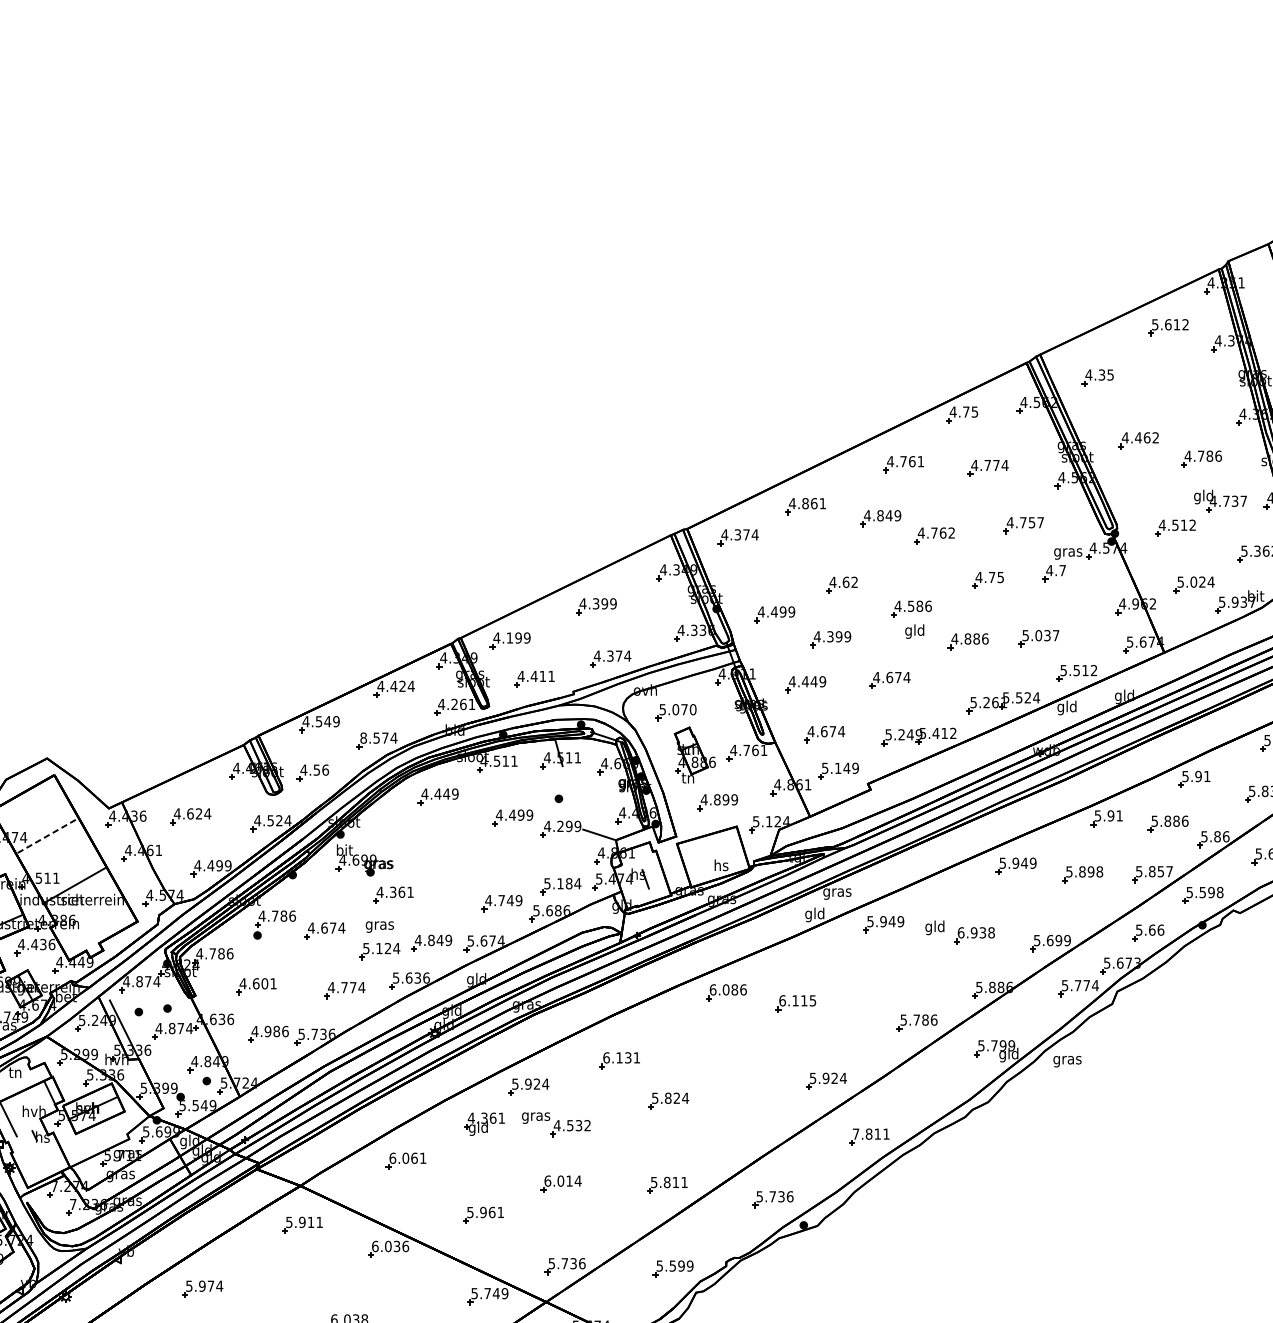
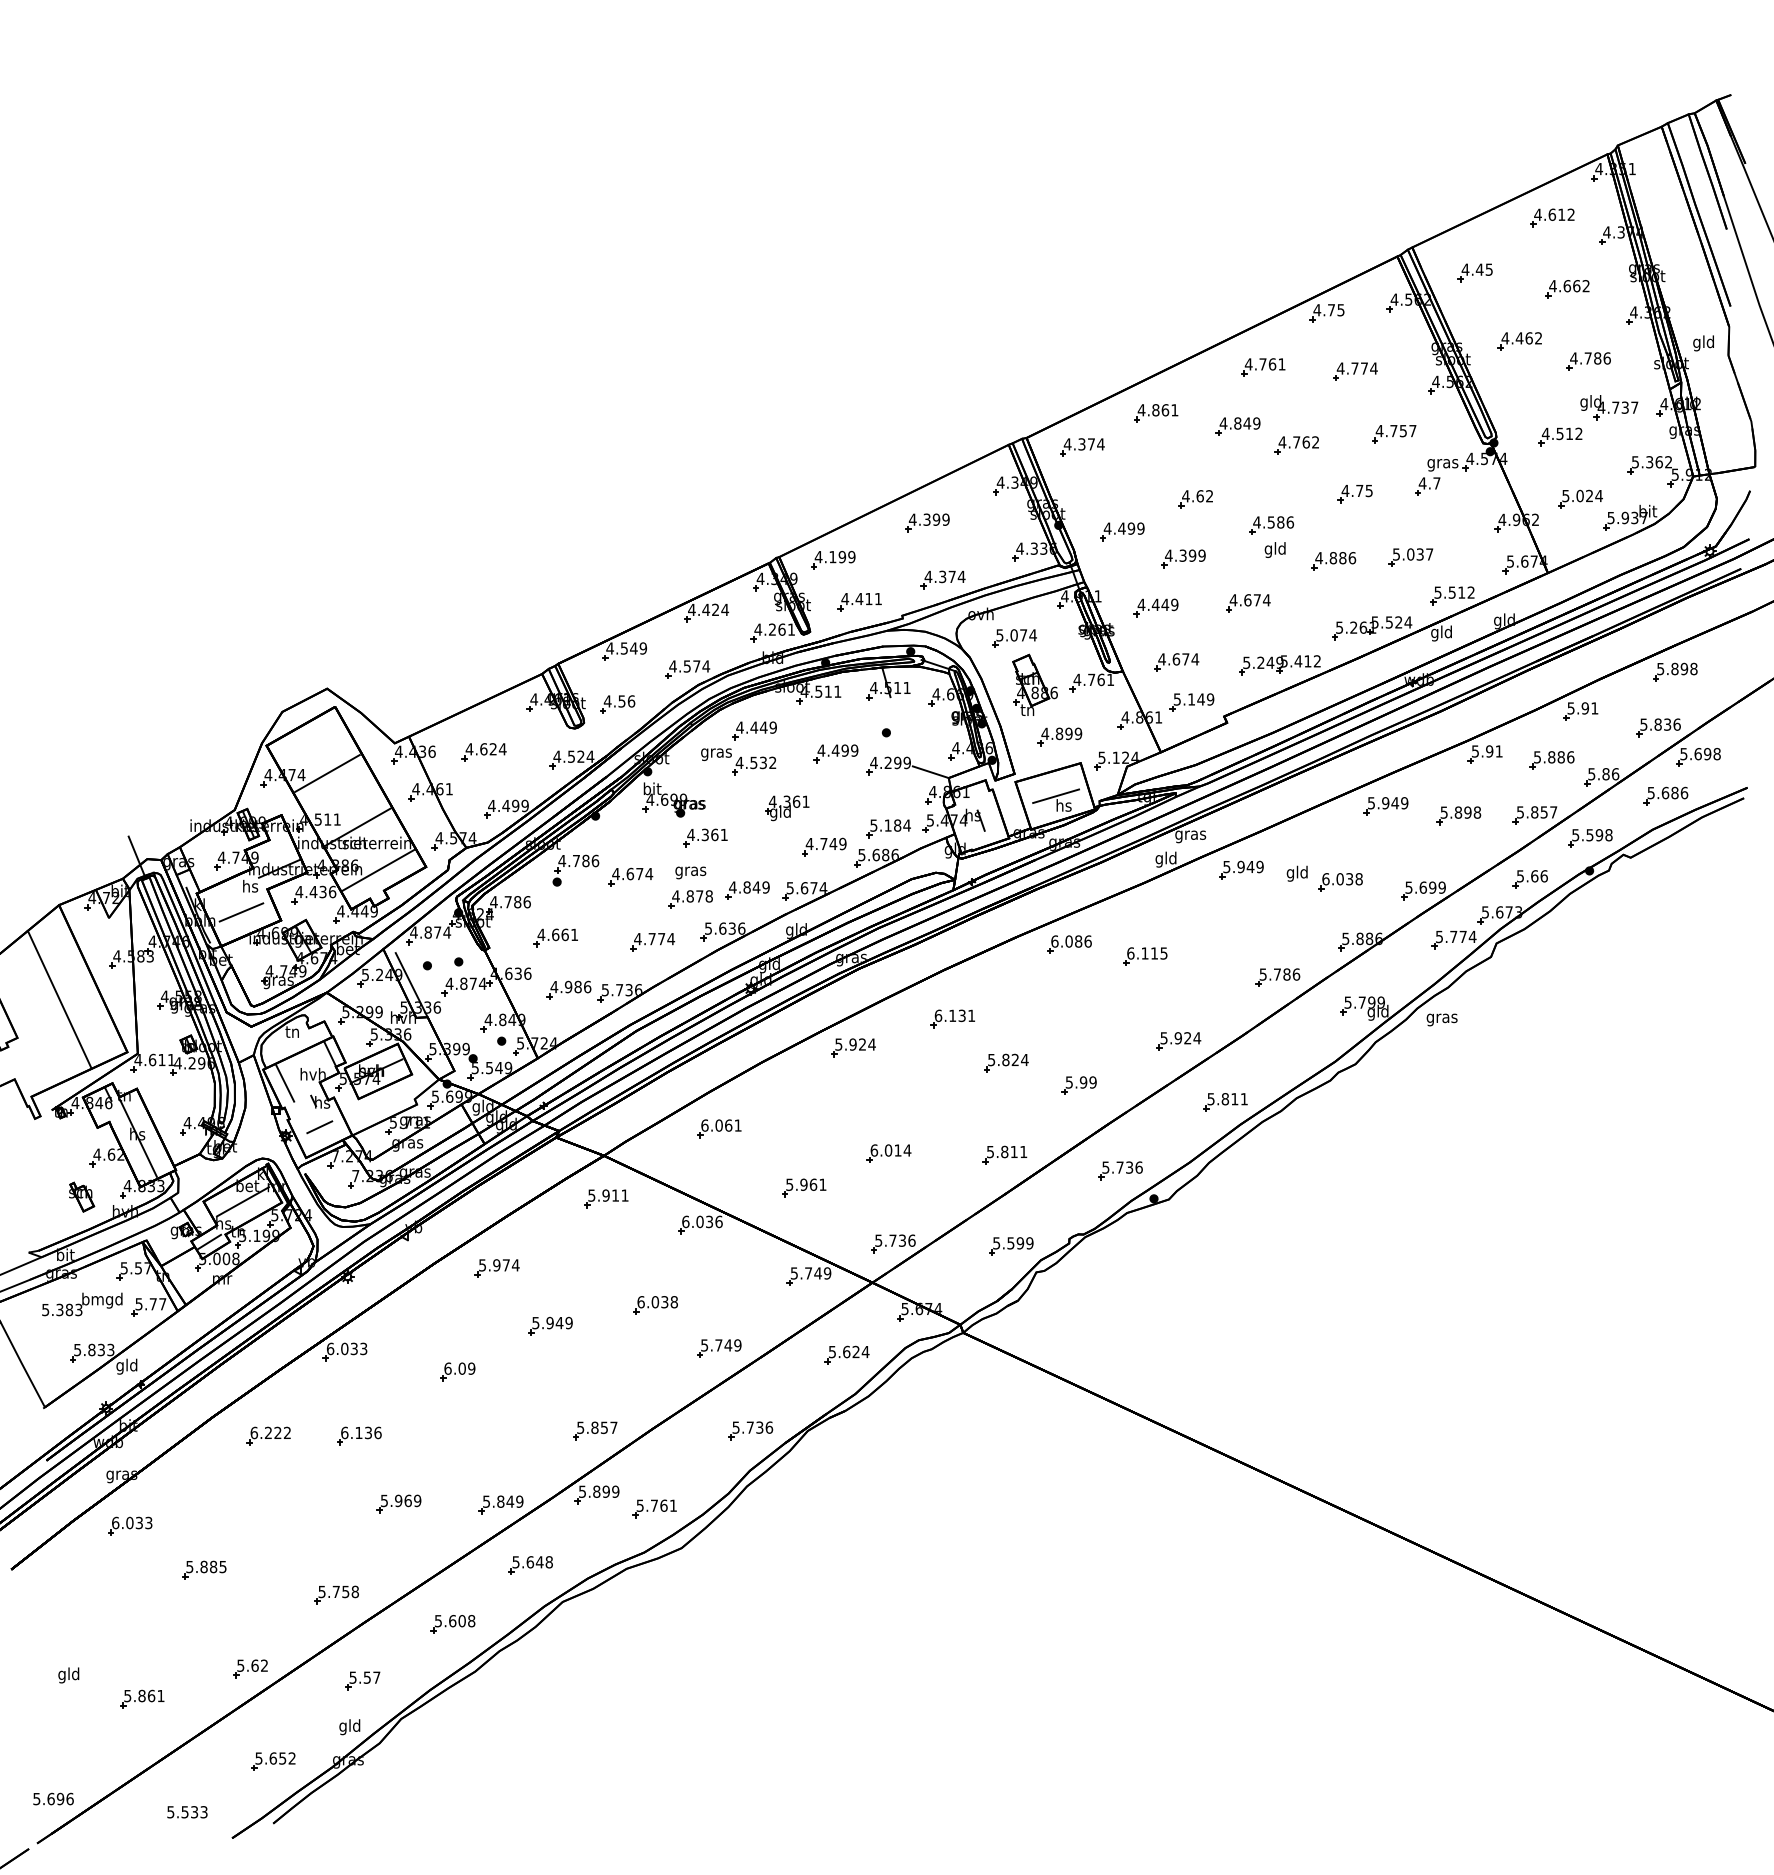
text: (1154, 324) -> (1537, 214), 5.612 -> 4.612
text: (1101, 374) -> (1479, 269), 4.35 -> 4.45
part: (1182, 393) -> (1567, 289), added
text: (692, 709) -> (1032, 635), 5.070 -> 5.074
text: (363, 738) -> (672, 666), 8.574 -> 4.574
line: (47, 836) -> (327, 773), dashed -> solid
line: (714, 857) -> (1056, 796), added
line: (93, 924) -> (377, 870), added
text: (973, 933) -> (1339, 879), 6.938 -> 6.038
text: (381, 948) -> (692, 896), 5.124 -> 4.878
text: (264, 983) -> (564, 934), 4.601 -> 4.661
part: (734, 1121) -> (1078, 1085), added
part: (484, 1124) -> (787, 808), moved
part: (556, 1124) -> (738, 761), moved
text: (855, 1134) -> (1210, 1099), 7.811 -> 5.811
line: (40, 1160) -> (319, 1127), added

